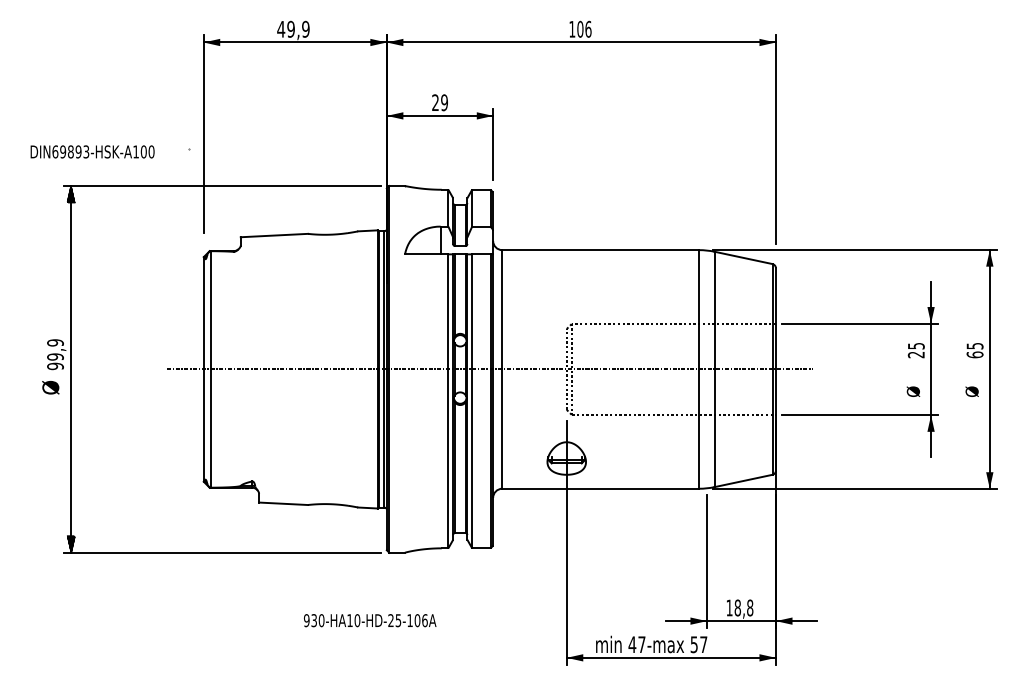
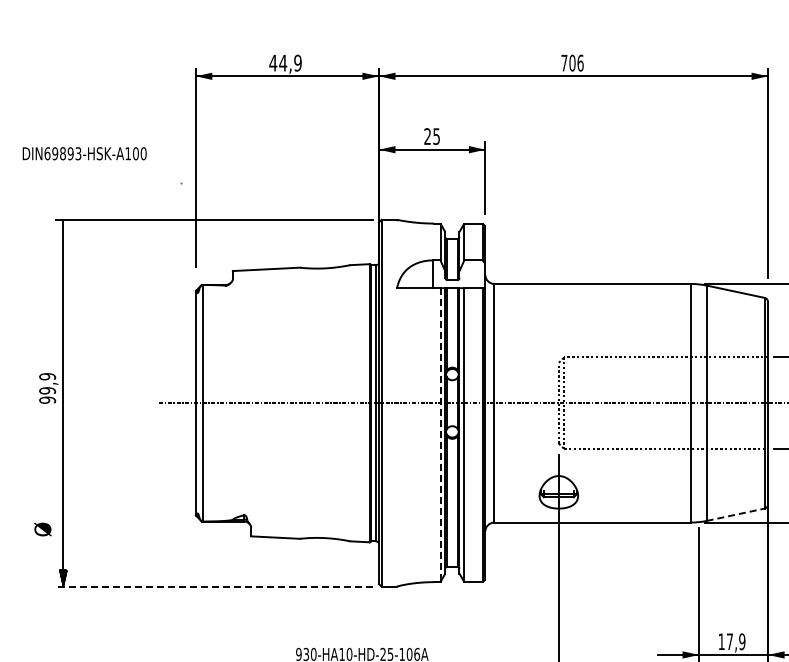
text: (291, 28) -> (283, 62), 49,9 -> 44,9
text: (572, 29) -> (564, 63), 106 -> 706
text: (444, 102) -> (436, 136), 29 -> 25
text: (92, 151) -> (84, 153), moved
hatch: (70, 194) -> (62, 228), removed
text: (50, 387) -> (42, 529), moved
line: (448, 401) -> (440, 435), solid -> dashed
line: (743, 480) -> (735, 514), solid -> dashed
line: (222, 552) -> (214, 586), solid -> dashed
text: (743, 607) -> (735, 641), 18,8 -> 17,9

